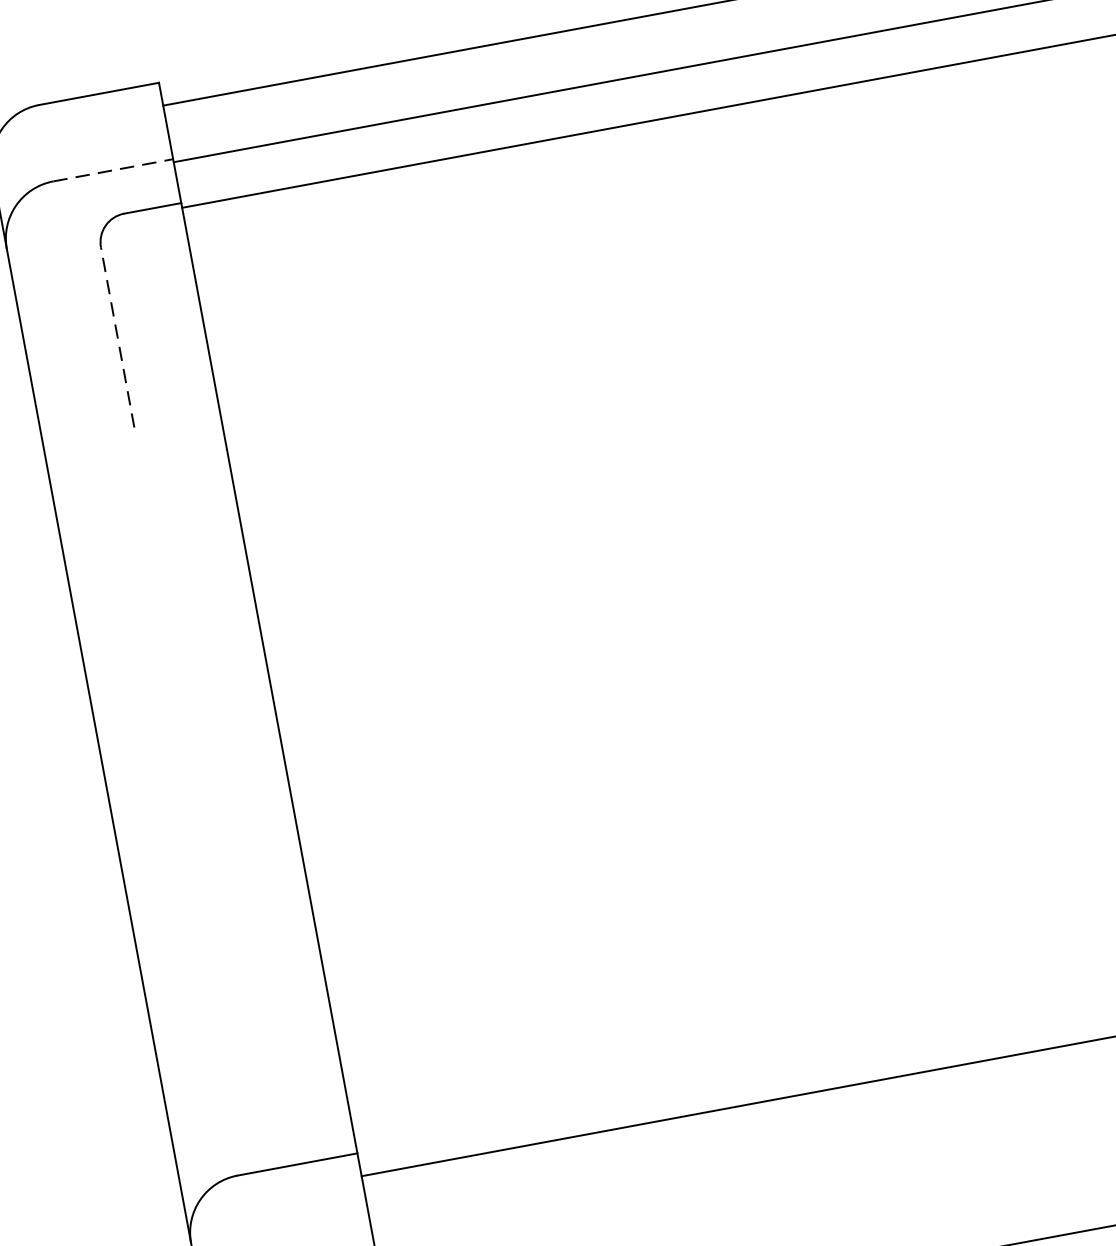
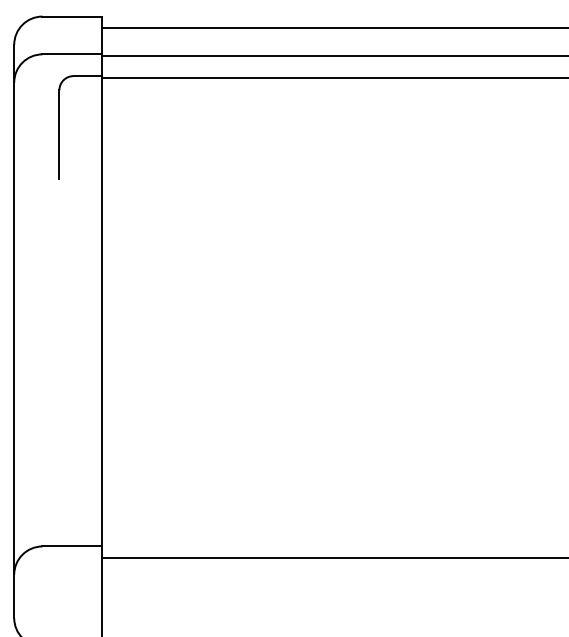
line: (114, 170) -> (72, 54), dashed -> solid
line: (117, 336) -> (59, 134), dashed -> solid

